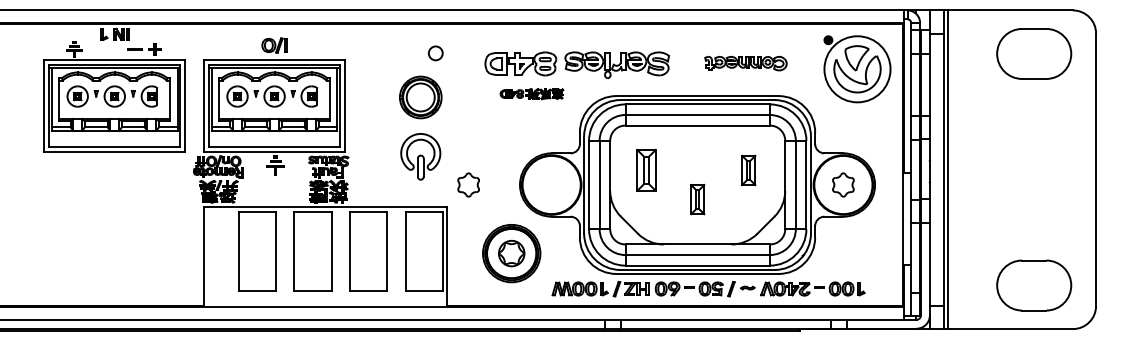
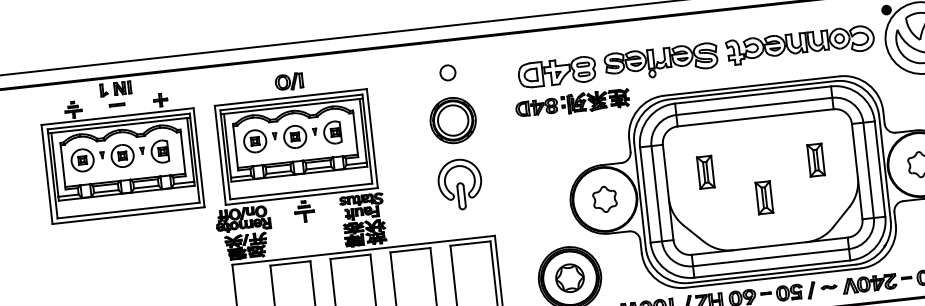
line: (134, 49) -> (116, 105), moved
circle: (435, 53) -> (447, 73), moved
part: (745, 63) -> (799, 45), size x1.67
part: (531, 93) -> (572, 103), size x1.67
part: (646, 170) -> (705, 172), size x0.71
part: (468, 184) -> (604, 198), moved

